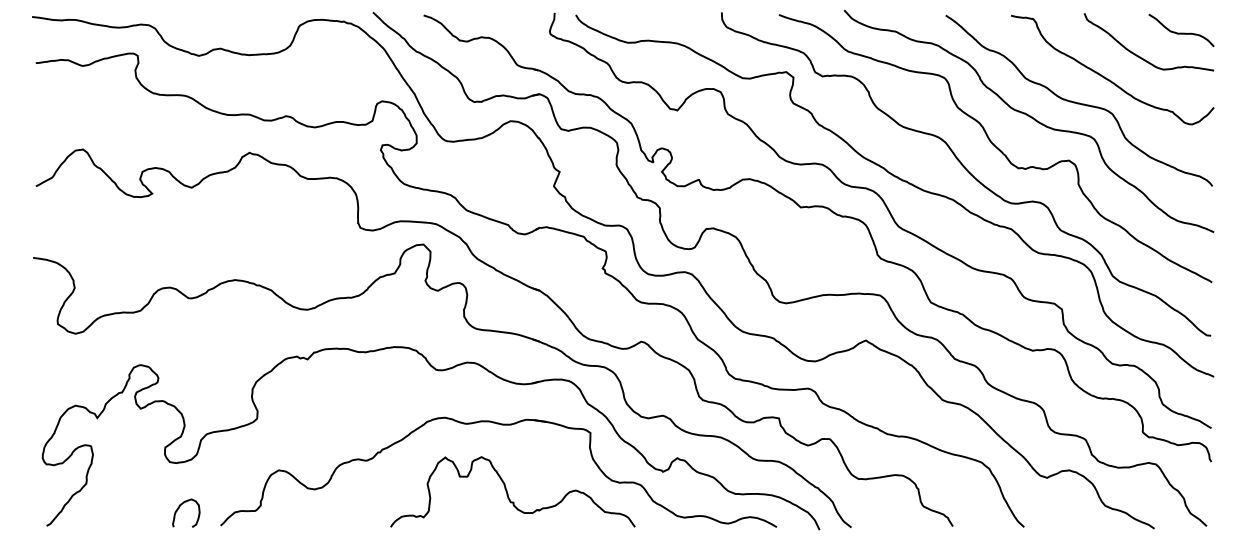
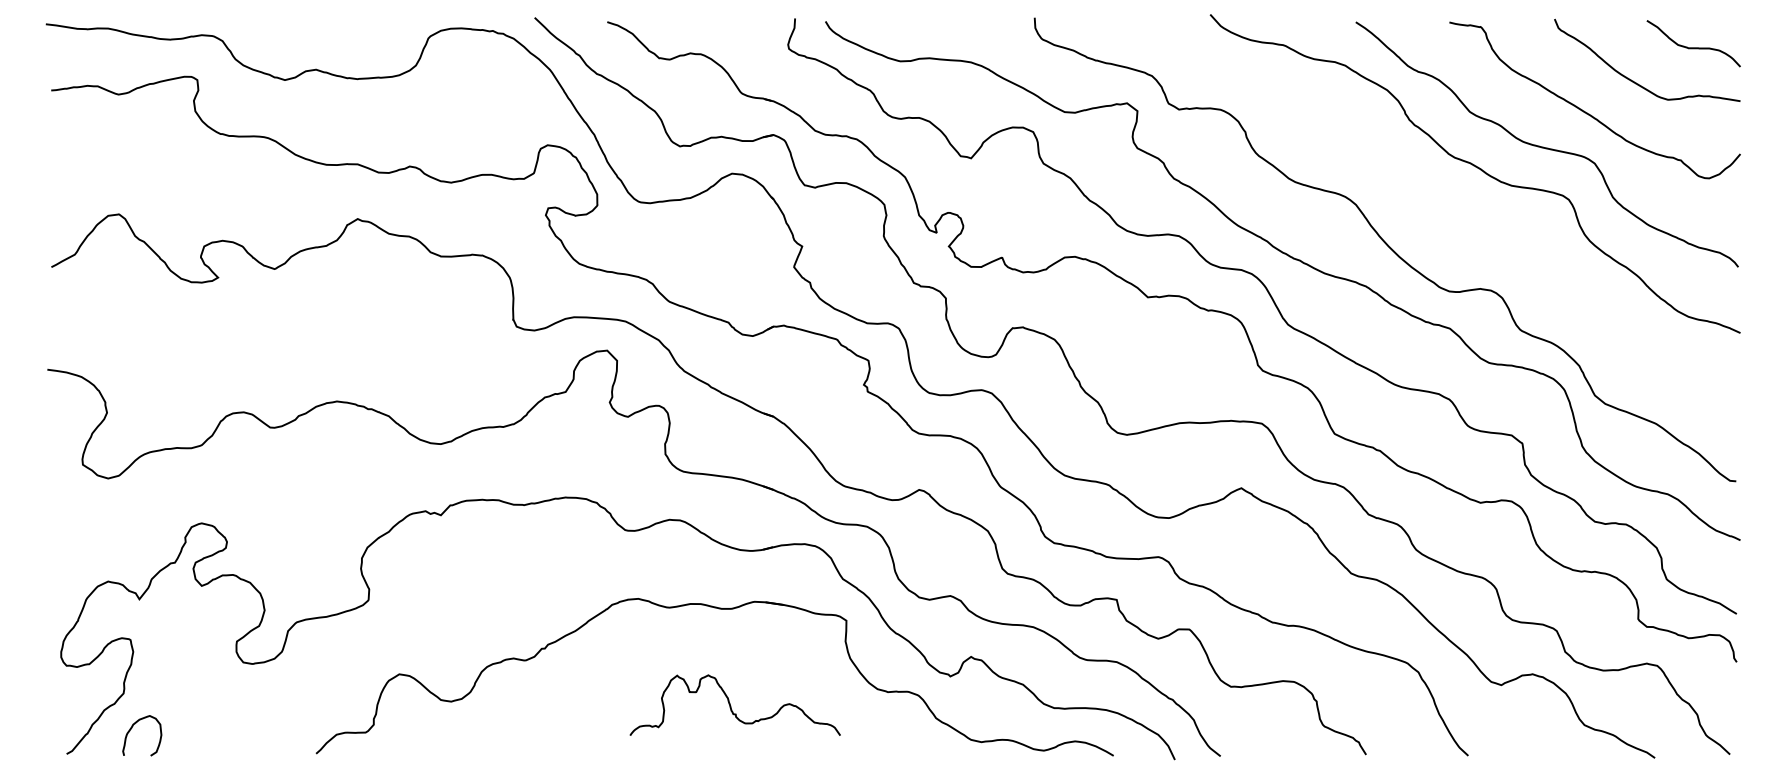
curve: (995, 147) -> (1427, 211), removed
part: (512, 491) -> (734, 704), size x0.6
curve: (179, 508) -> (132, 729), moved

